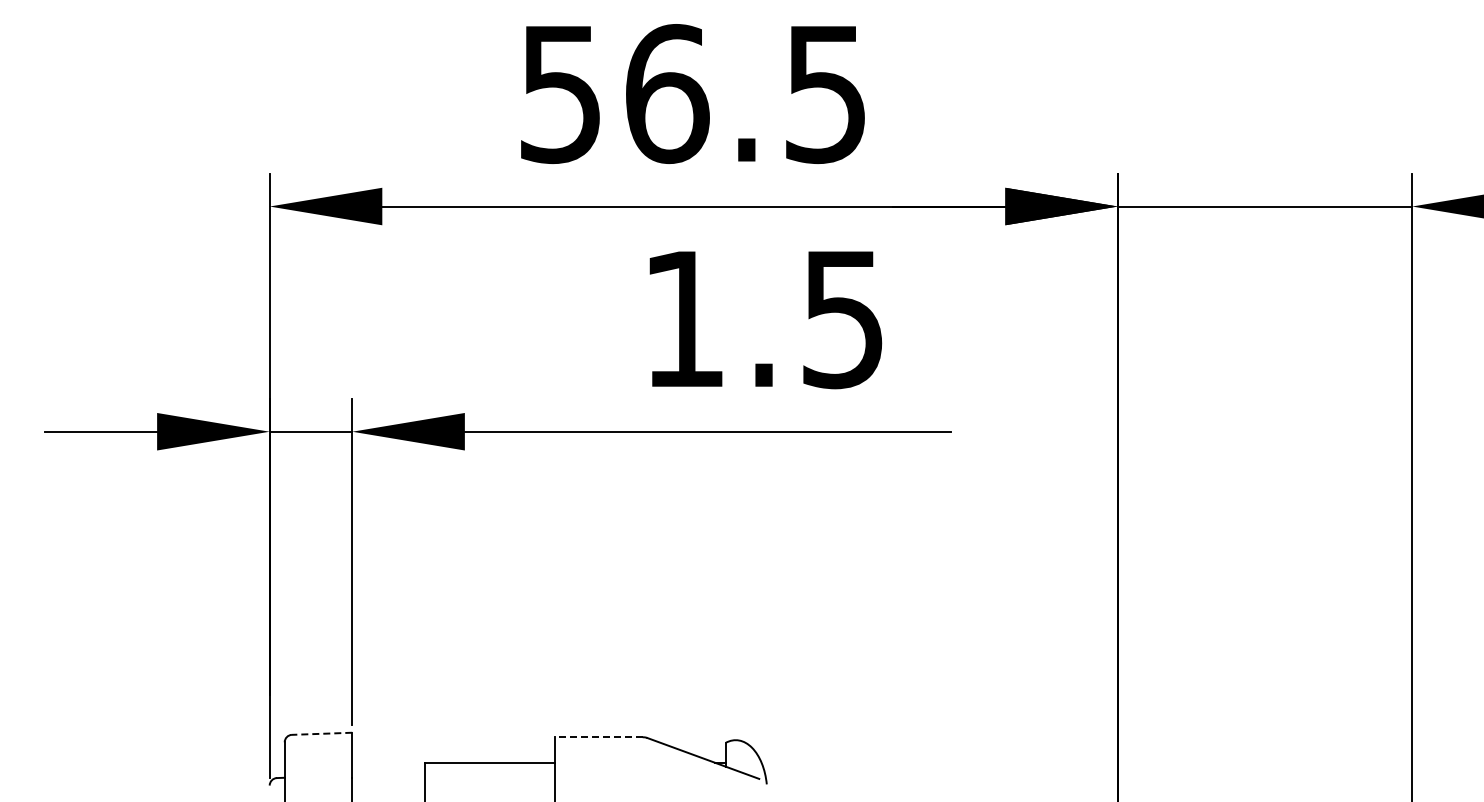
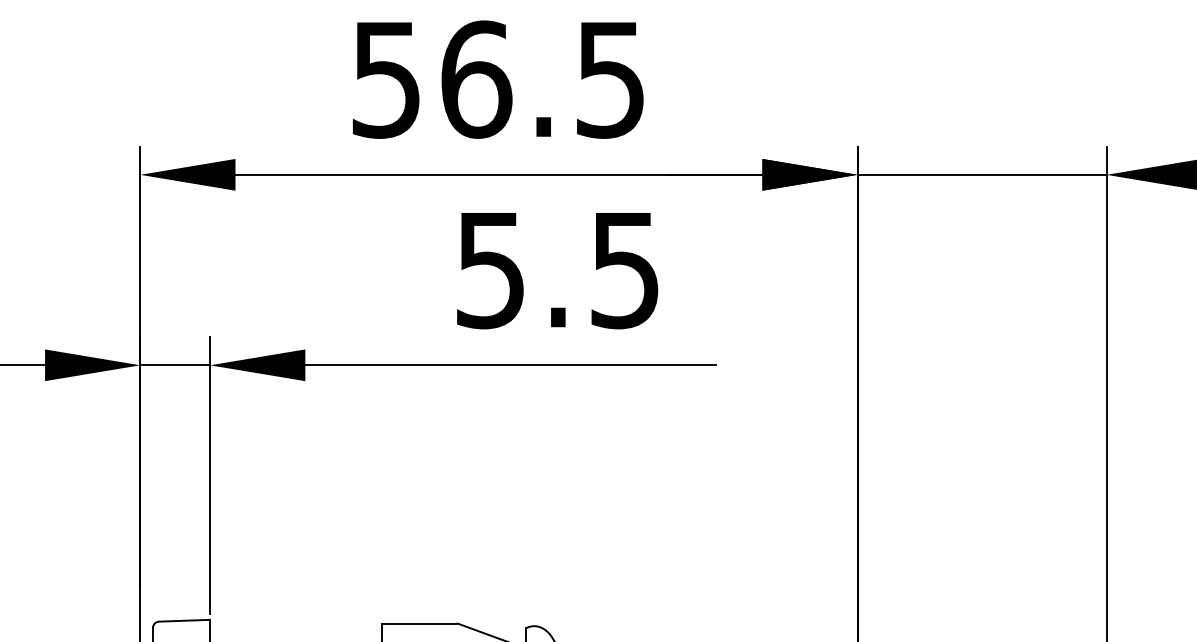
text: (683, 320) -> (490, 271), 1.5 -> 5.5
line: (321, 733) -> (184, 620), dashed -> solid
line: (598, 737) -> (418, 623), dashed -> solid

